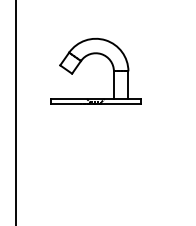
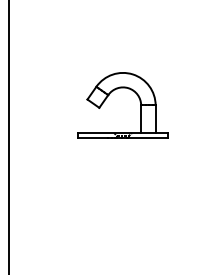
part: (85, 58) -> (112, 92), moved

